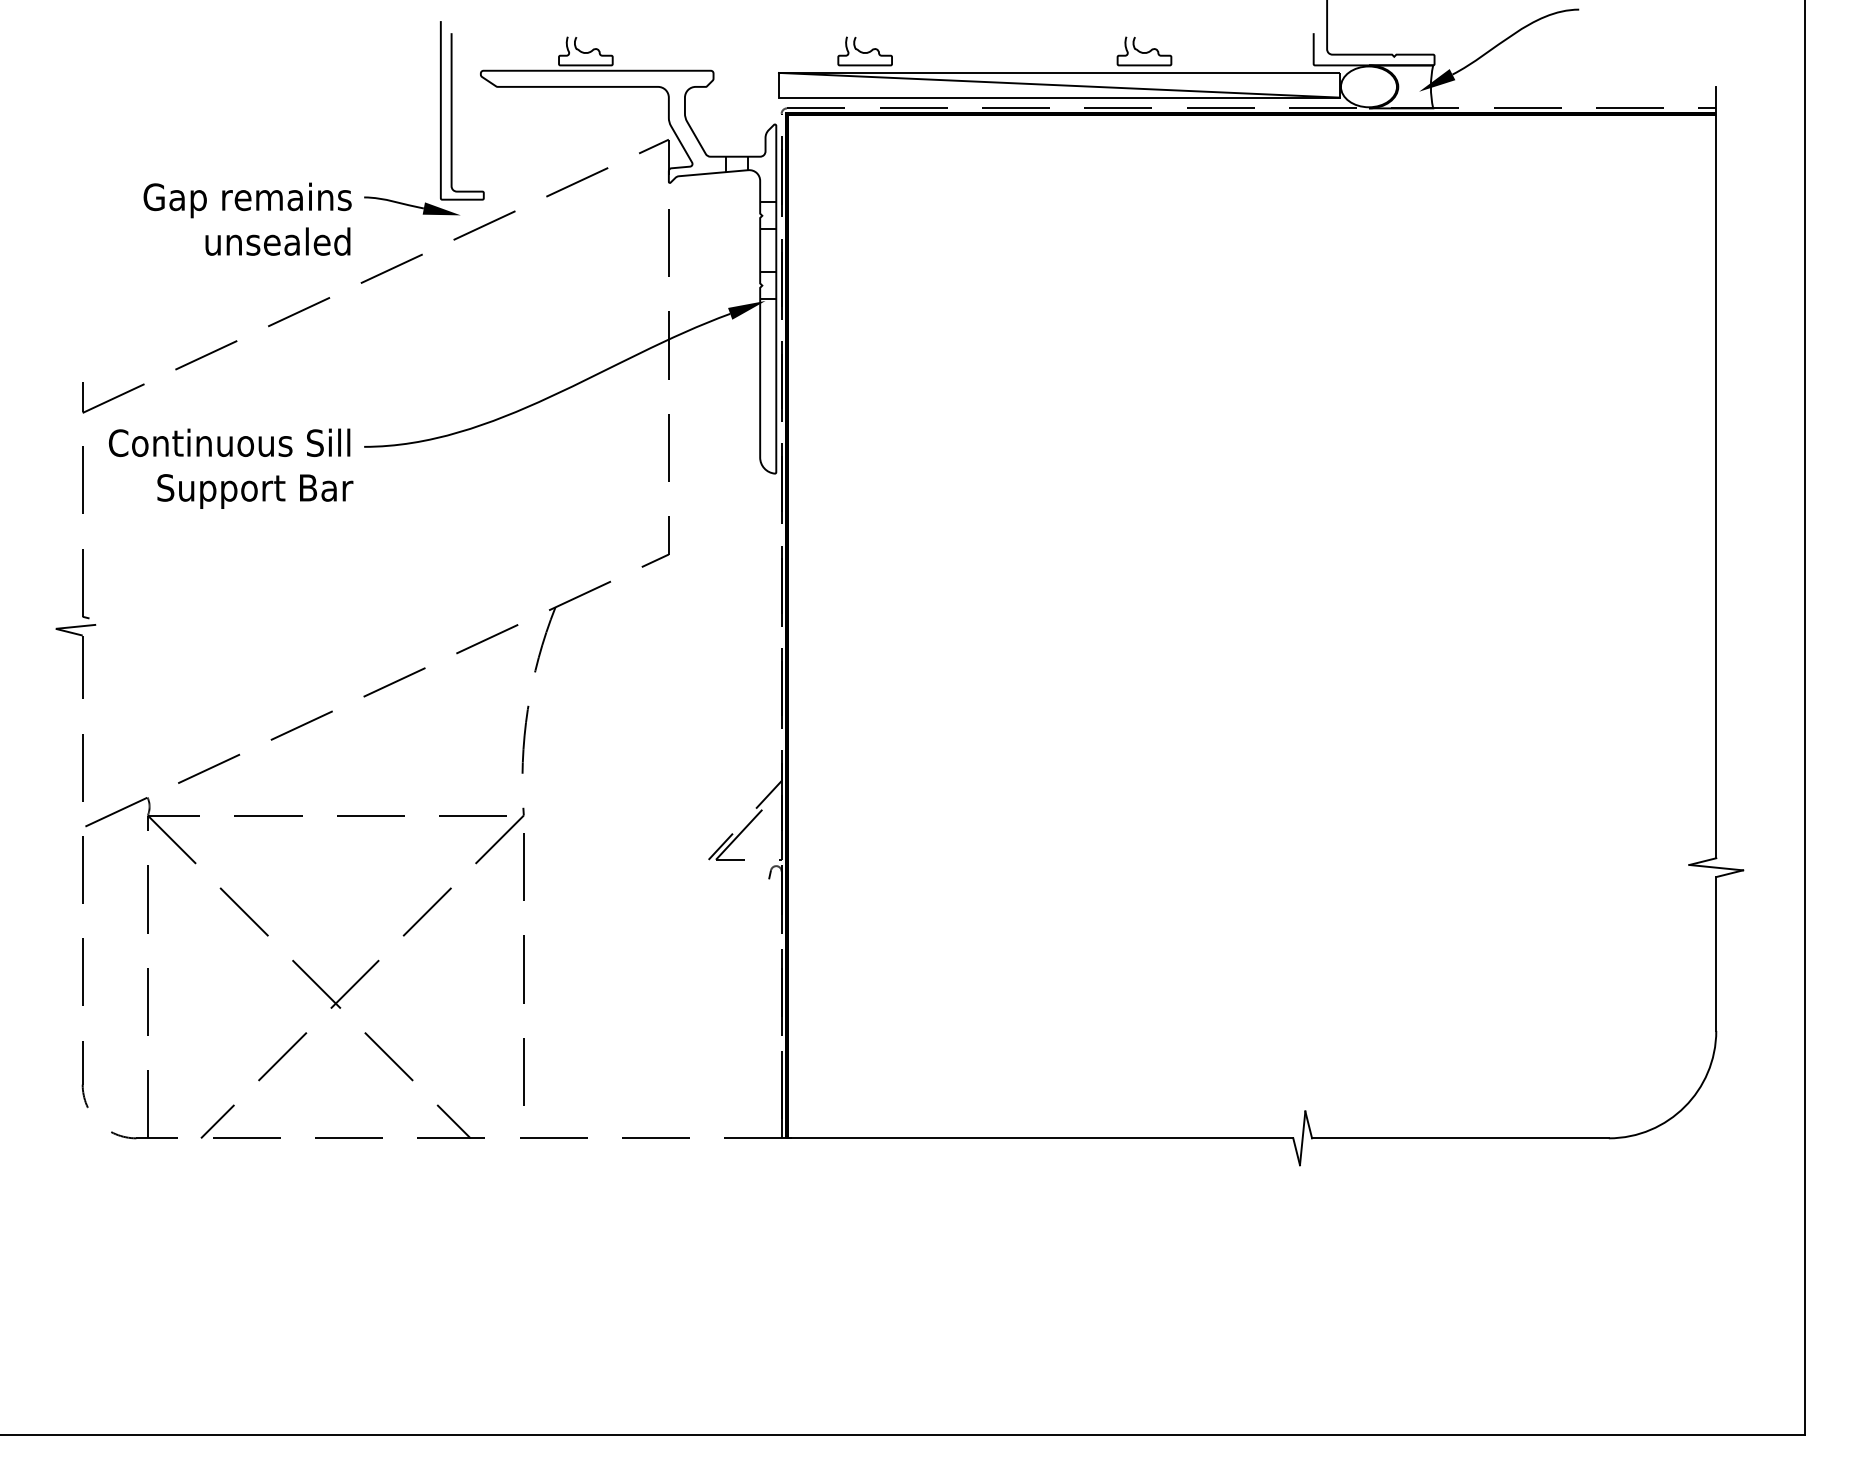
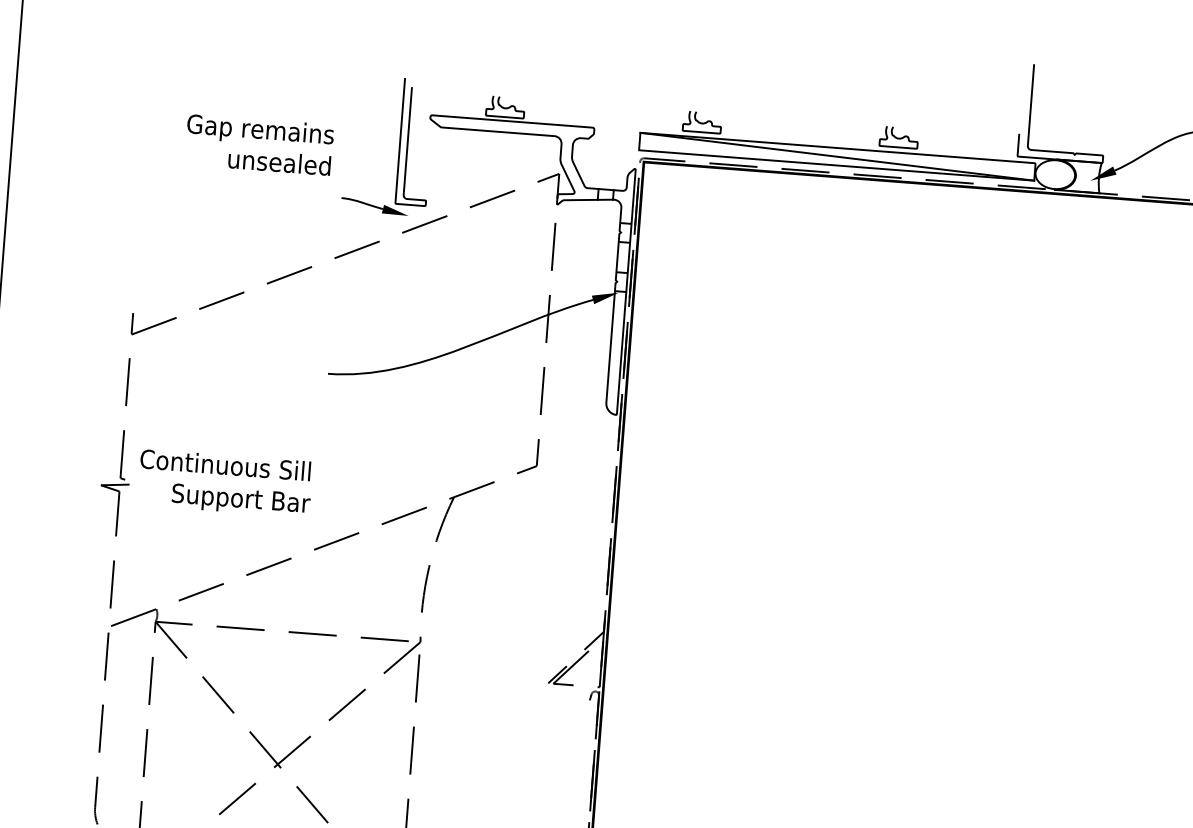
text: (247, 218) -> (259, 144), moved
text: (231, 468) -> (225, 483), moved

